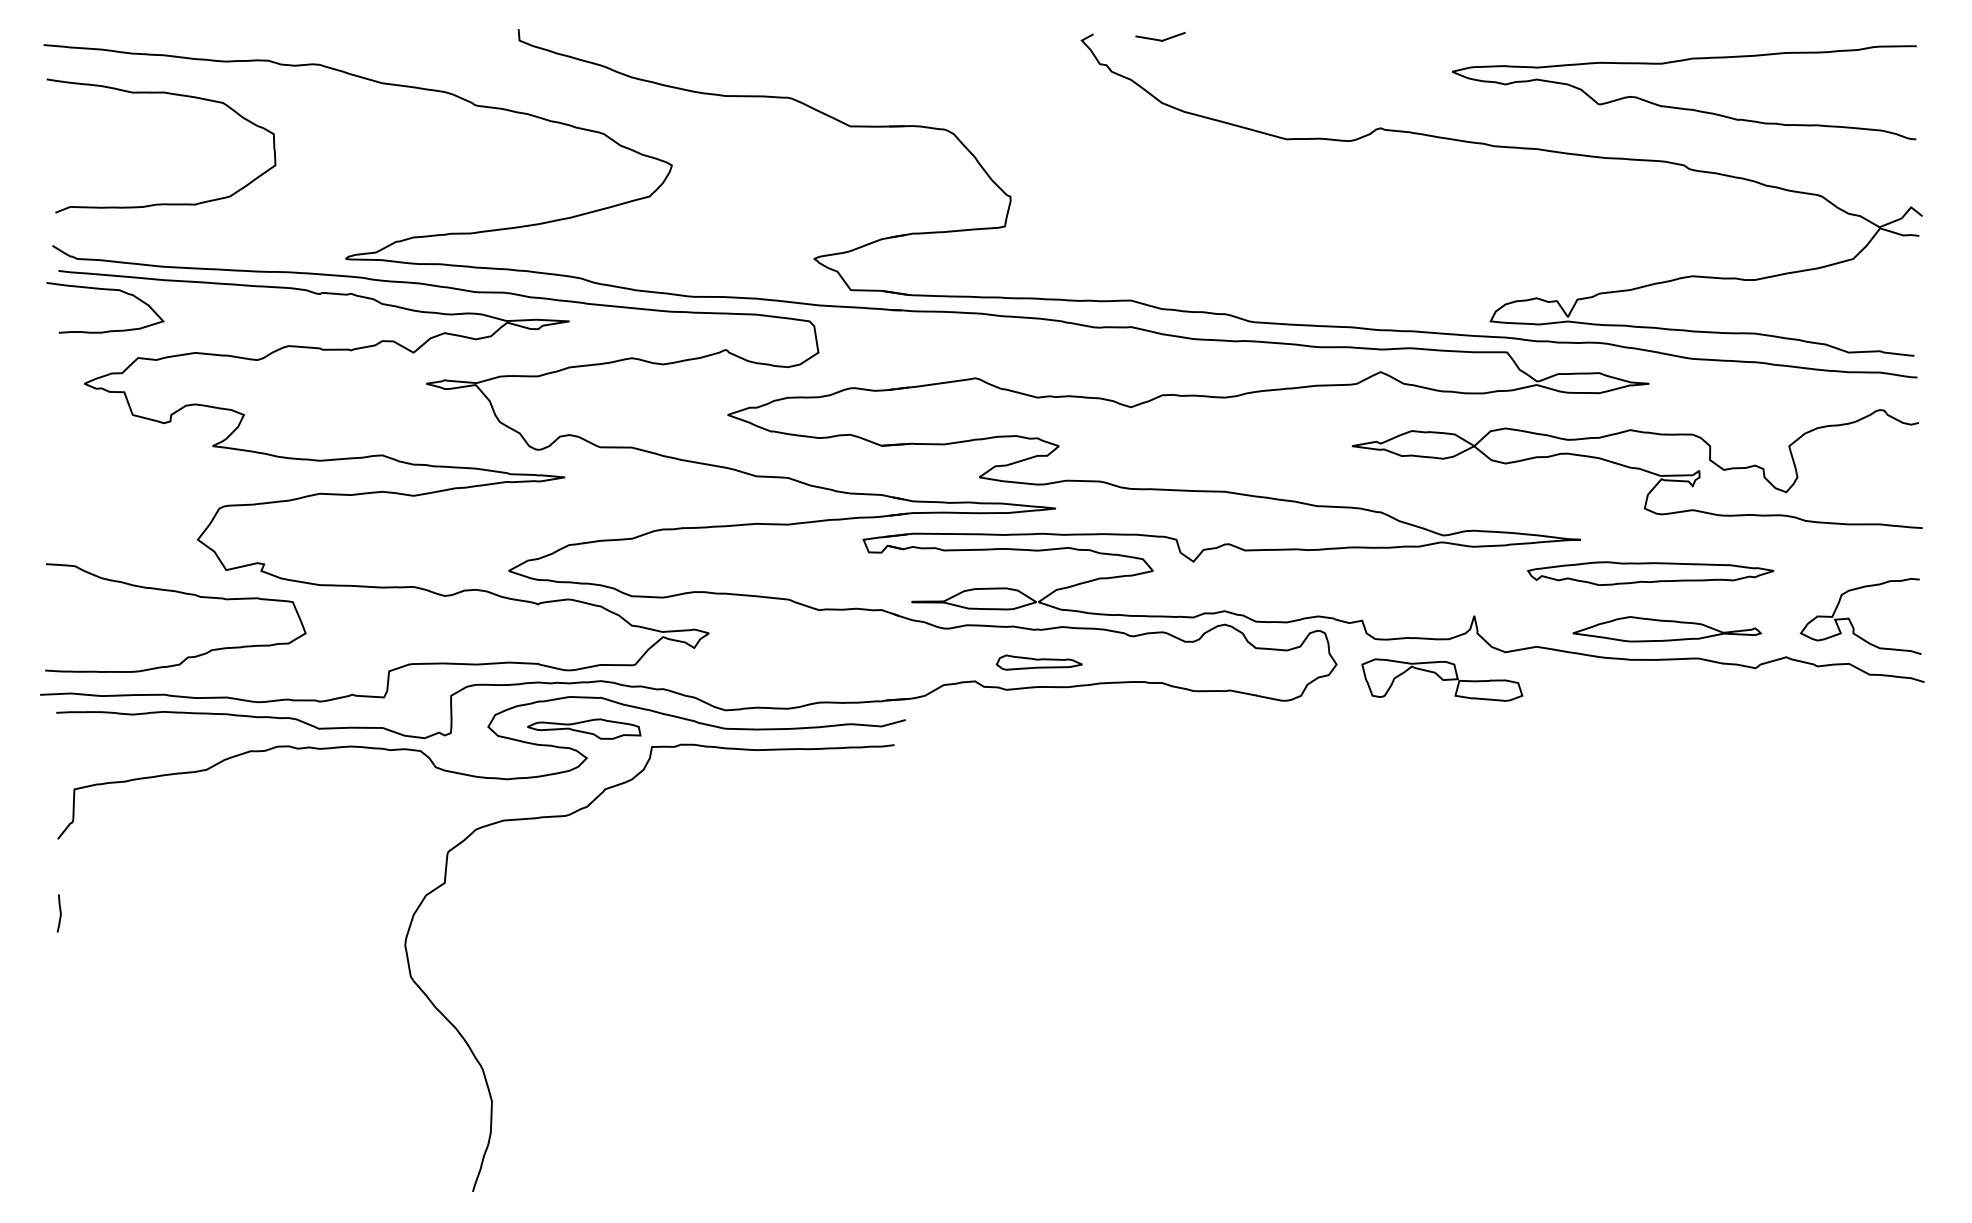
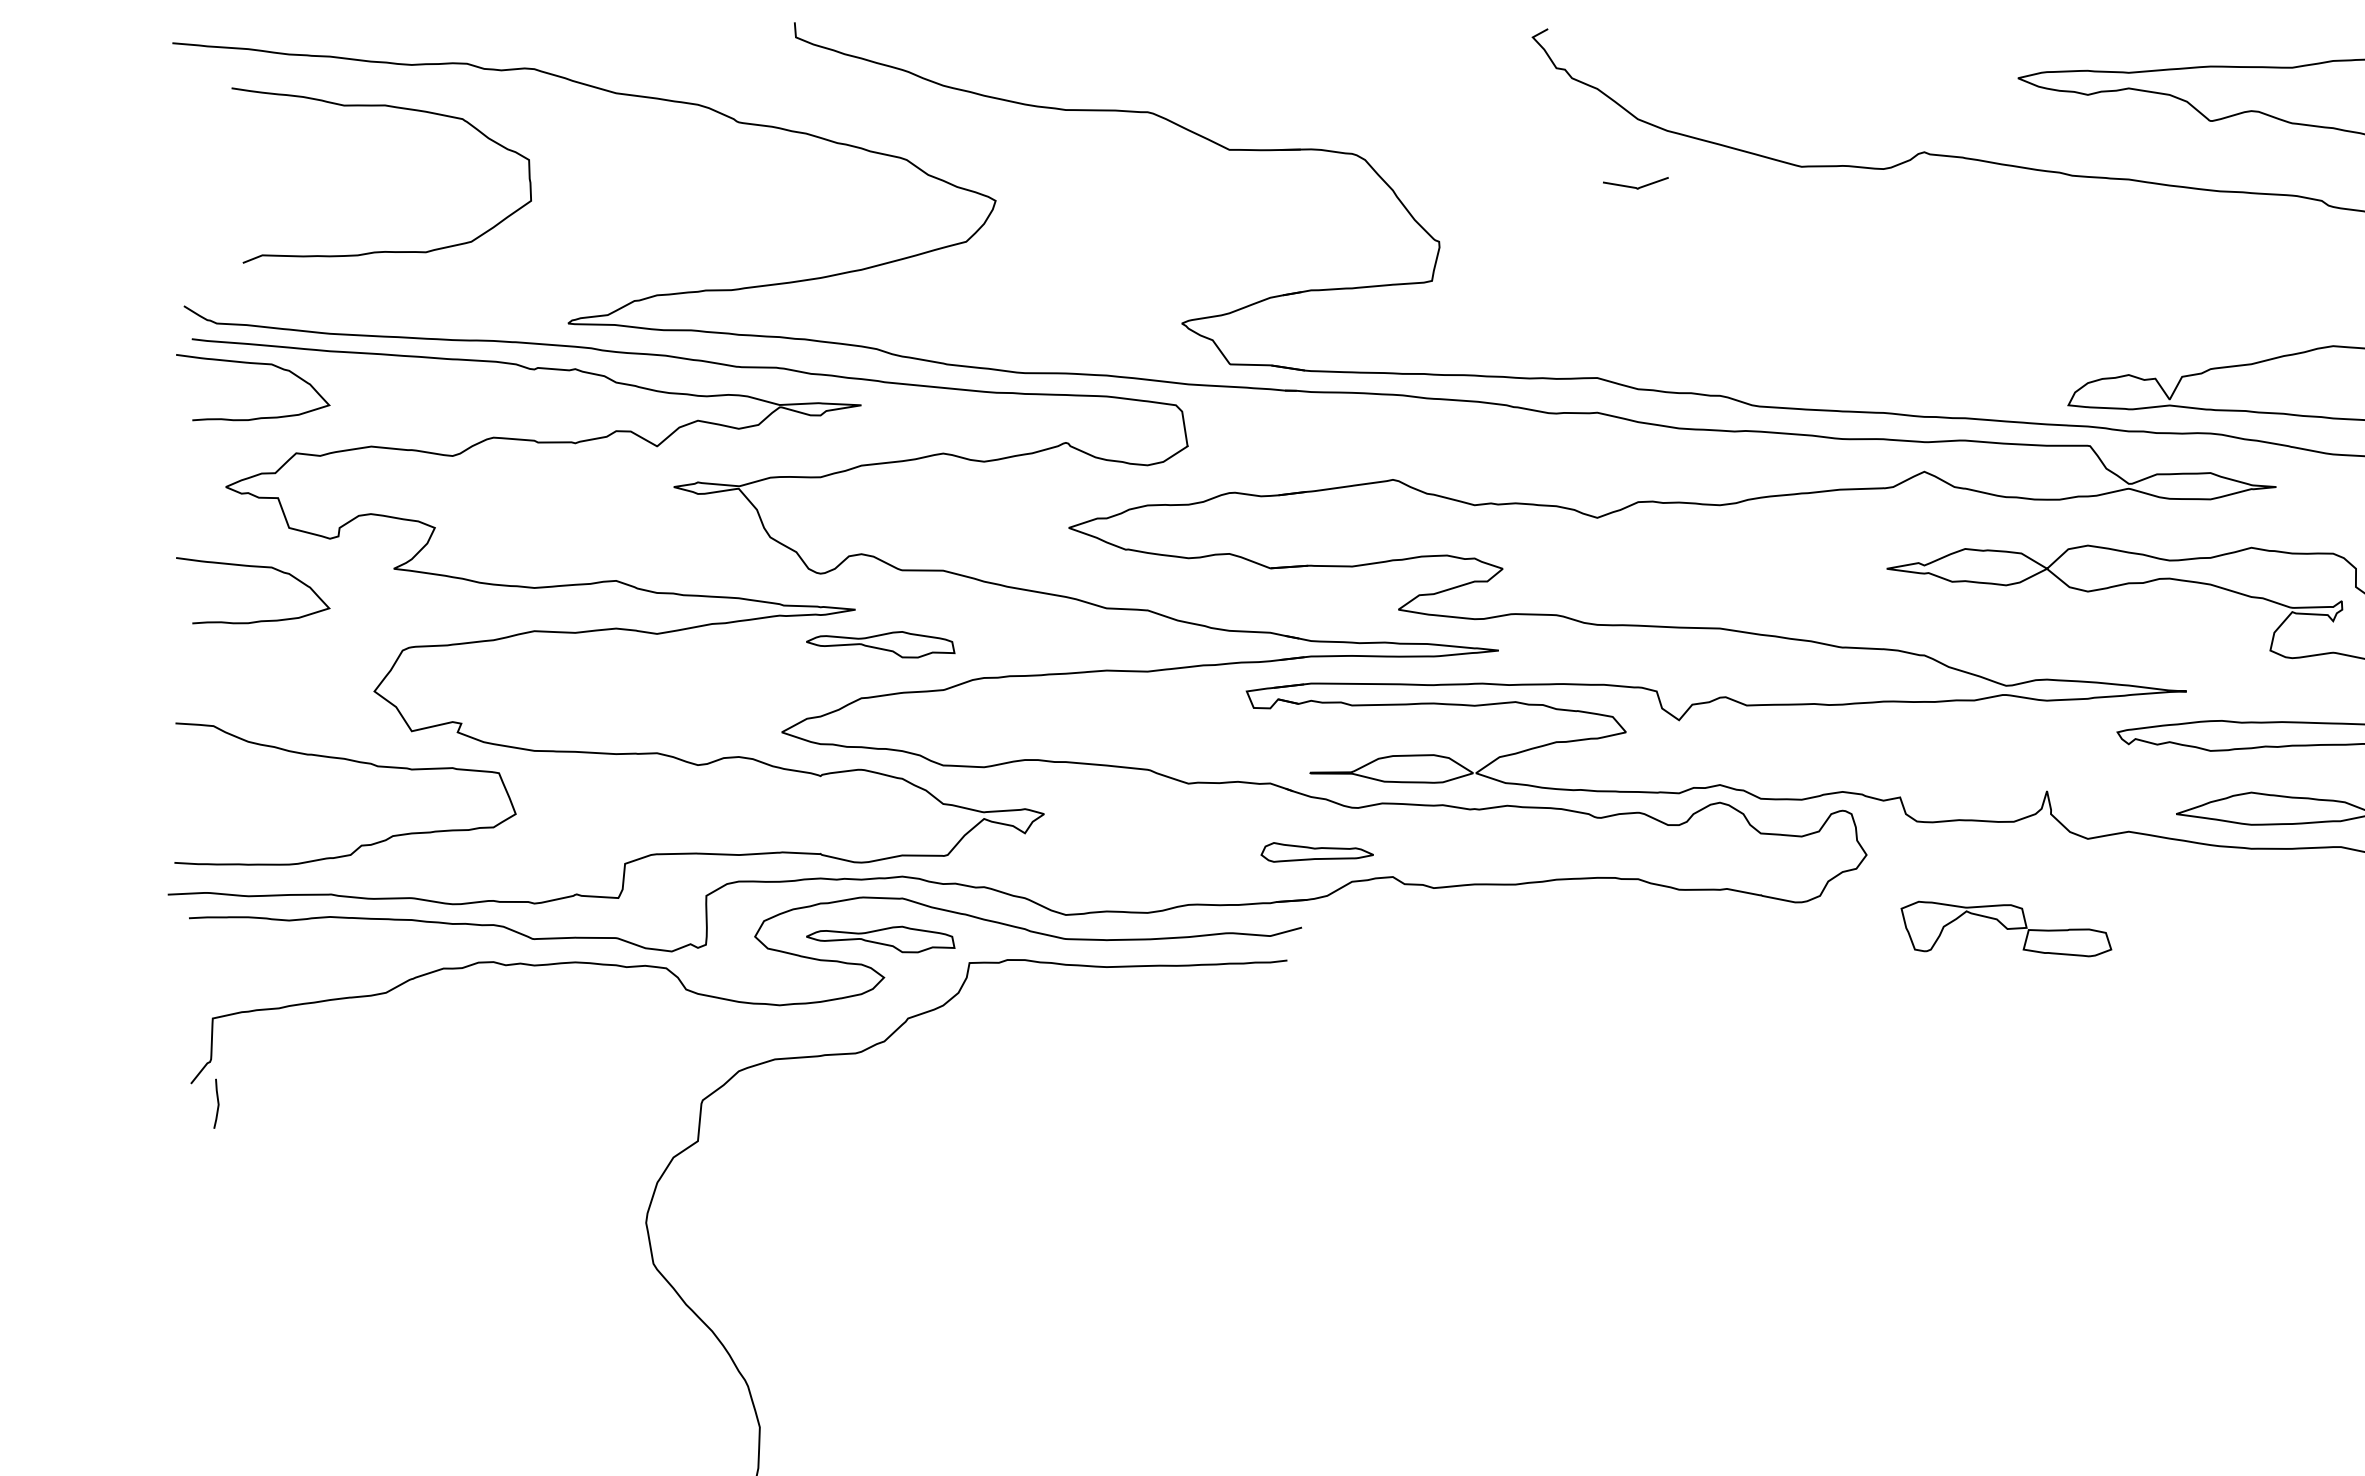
curve: (1160, 39) -> (1635, 186), moved
curve: (168, 94) -> (391, 108), moved
curve: (105, 445) -> (253, 567), added
part: (584, 503) -> (881, 643), added
part: (1038, 662) -> (1316, 852), moved
part: (1442, 679) -> (2006, 928), moved
line: (59, 912) -> (216, 1102), moved

